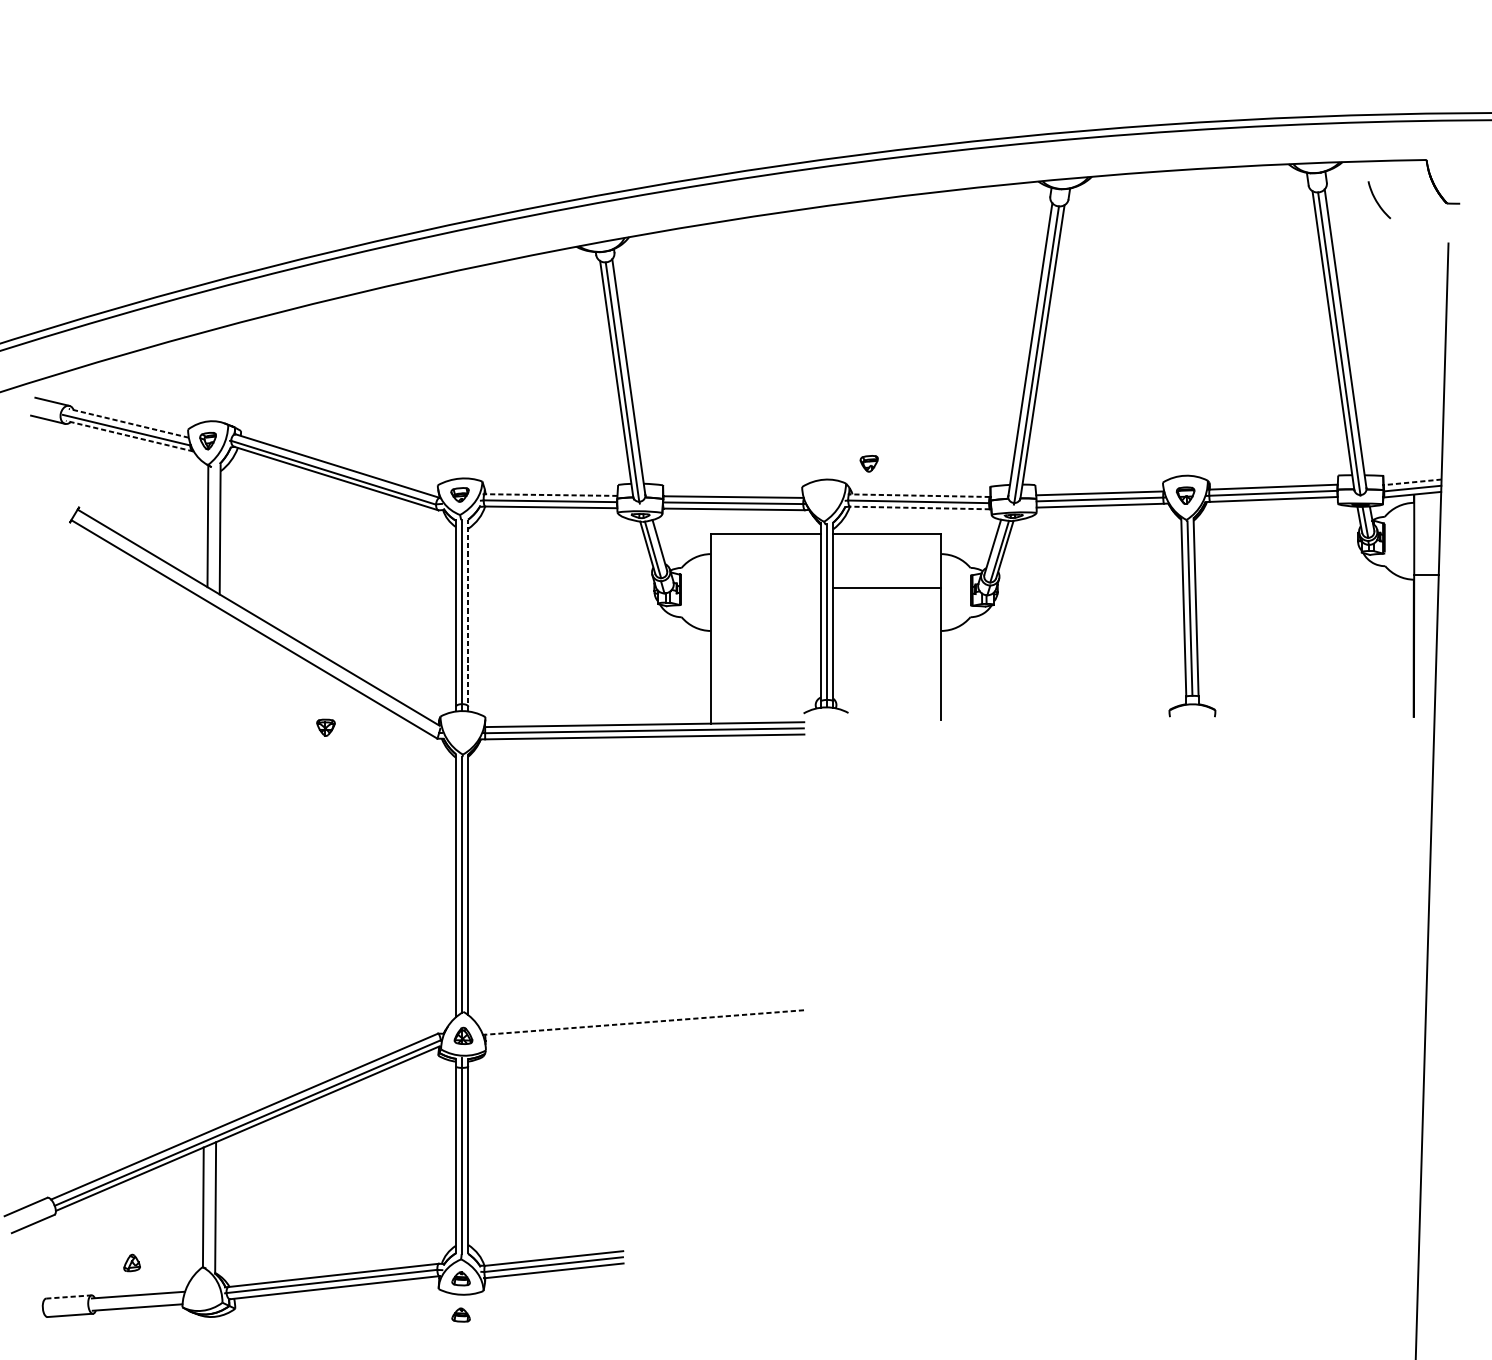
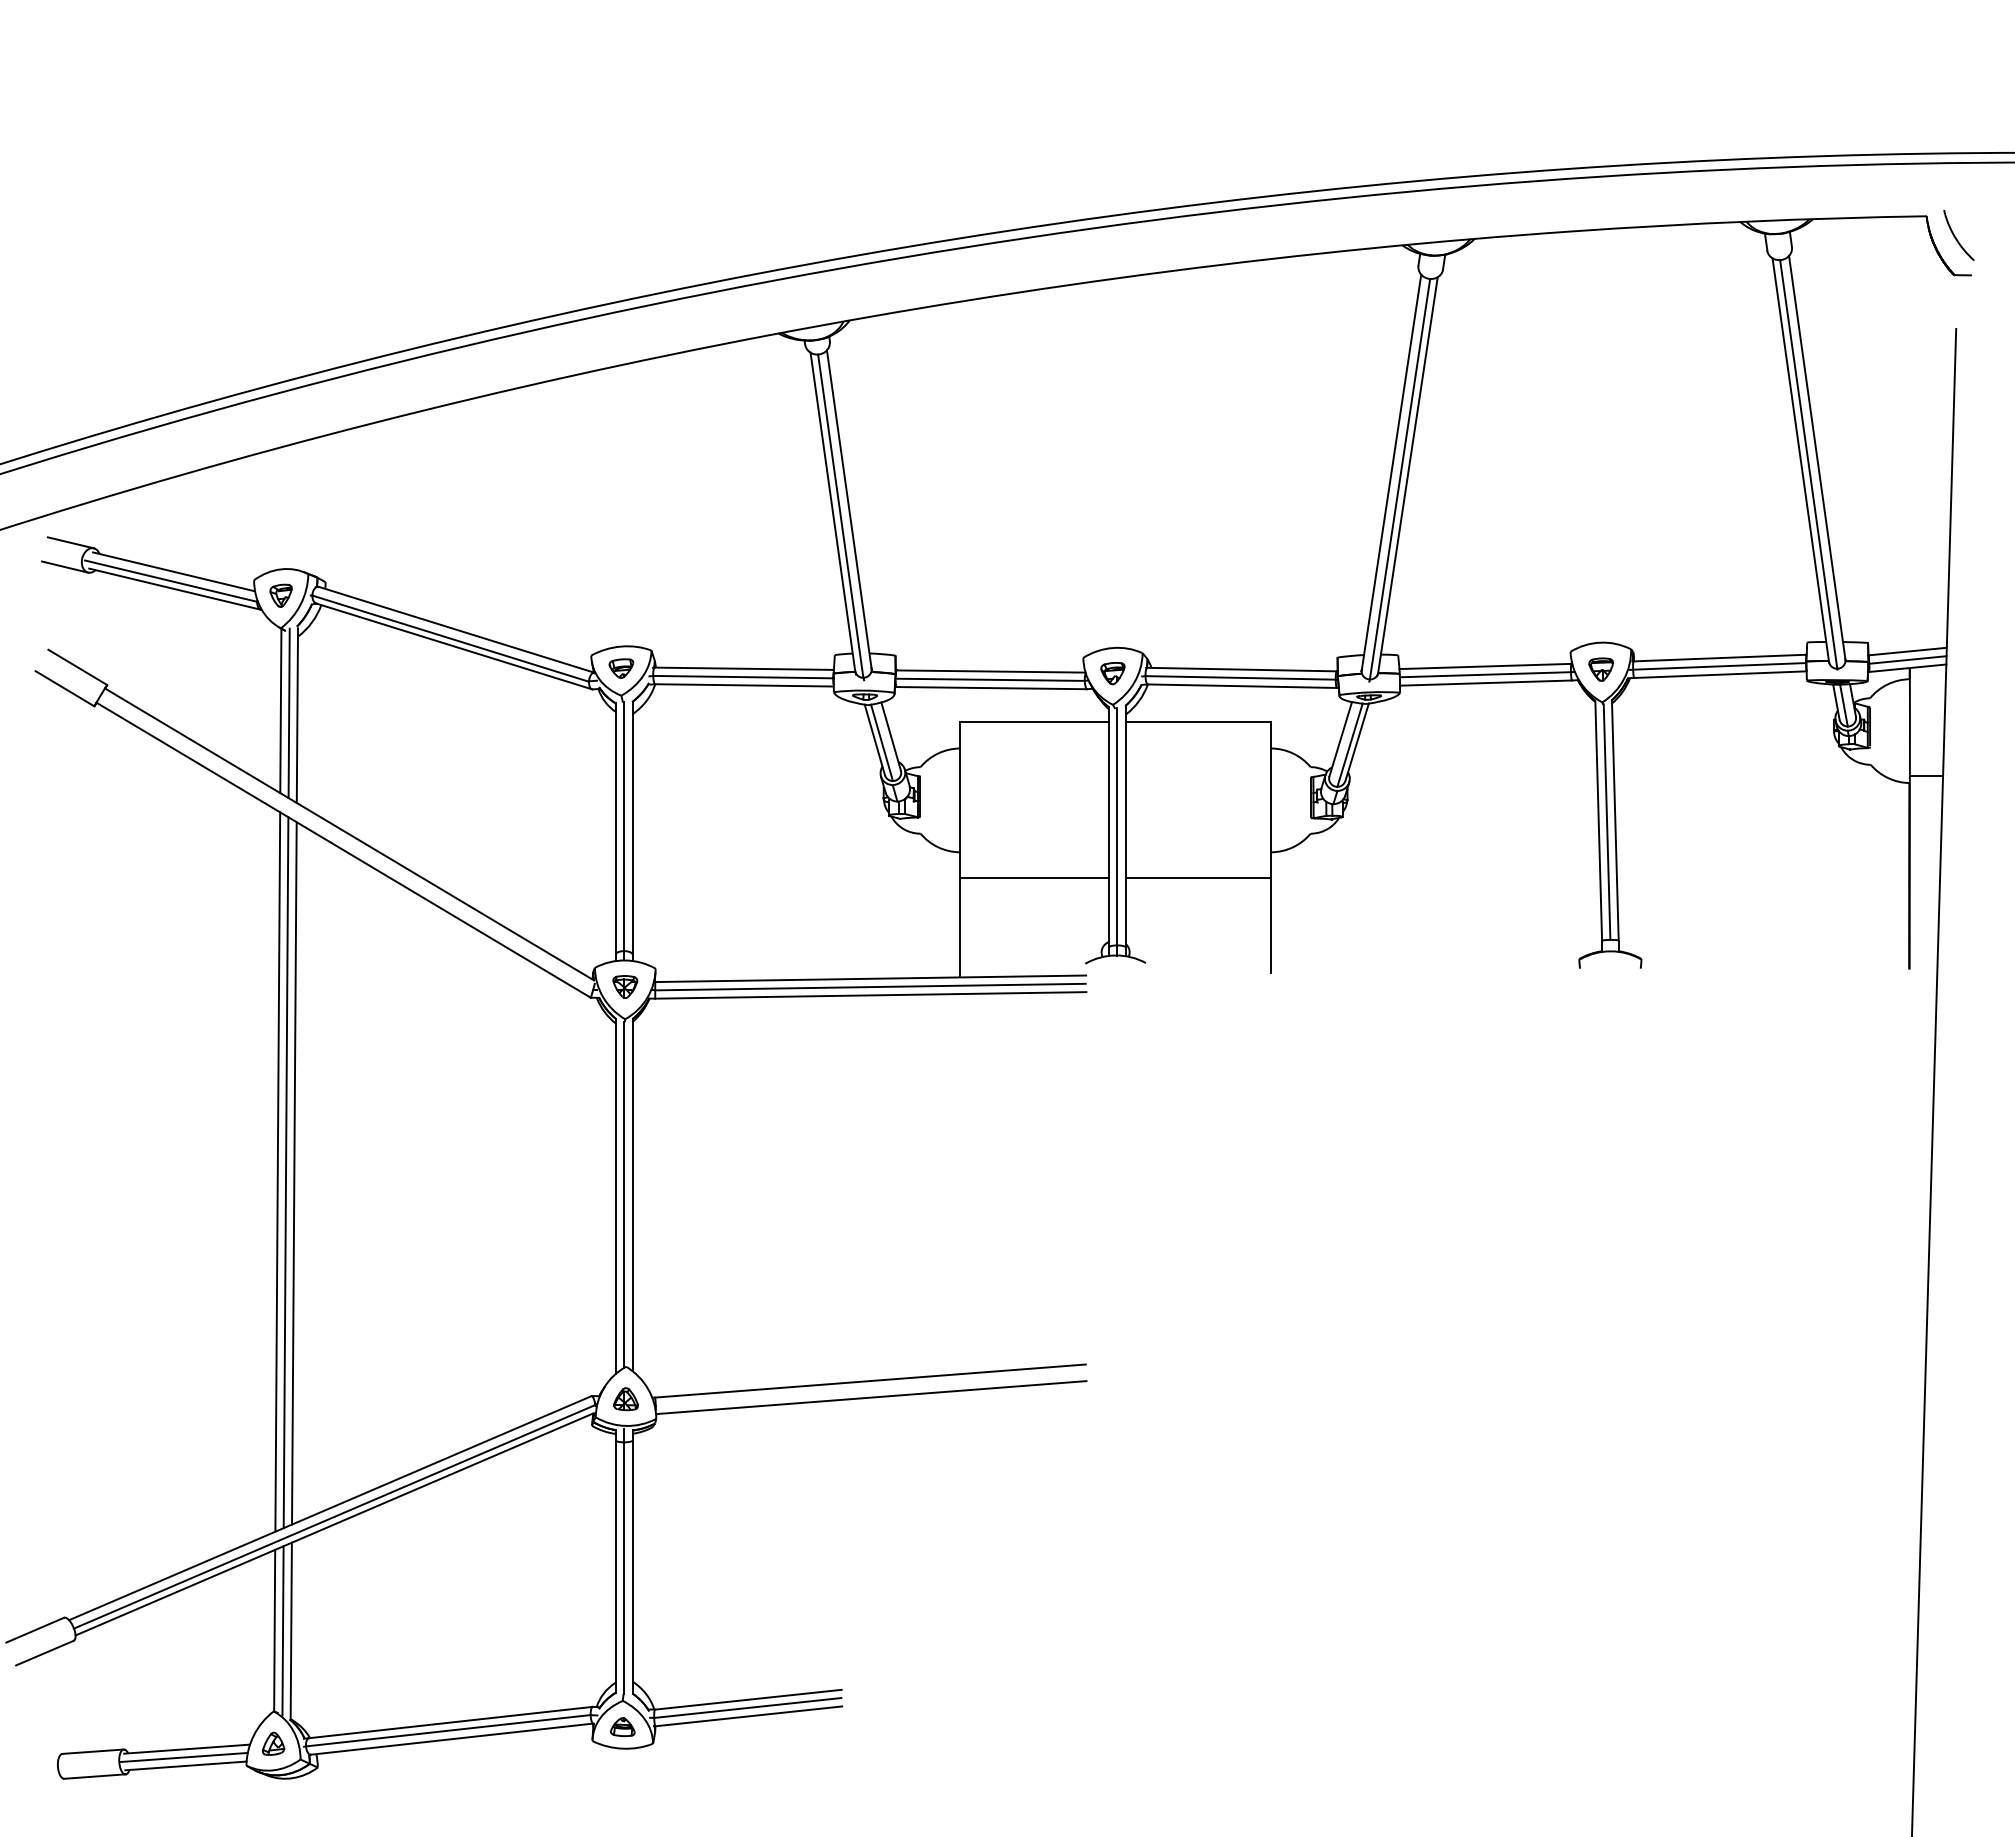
curve: (1377, 201) -> (1956, 237), moved
line: (128, 423) -> (173, 571), dashed -> solid
line: (129, 436) -> (174, 589), dashed -> solid
part: (868, 463) -> (1112, 673), moved
line: (1412, 482) -> (1907, 651), dashed -> solid
line: (57, 493) -> (77, 666), added
line: (551, 494) -> (744, 668), dashed -> solid
line: (920, 495) -> (1242, 669), dashed -> solid
line: (920, 508) -> (1242, 686), dashed -> solid
line: (47, 509) -> (64, 688), added
line: (213, 528) -> (288, 713), added
line: (887, 588) -> (1198, 878), moved
line: (468, 615) -> (632, 831), dashed -> solid
line: (765, 650) -> (1033, 878), added
part: (326, 727) -> (625, 986), moved
line: (205, 867) -> (277, 1171), added
line: (211, 868) -> (285, 1172), added
line: (218, 868) -> (294, 1173), added
line: (643, 1022) -> (869, 1381), dashed -> solid
line: (645, 1034) -> (871, 1397), added
line: (209, 1207) -> (282, 1630), added
part: (132, 1262) -> (273, 1743), moved
line: (69, 1296) -> (93, 1751), dashed -> solid
line: (136, 1300) -> (184, 1756), added
part: (460, 1315) -> (622, 1776), removed

